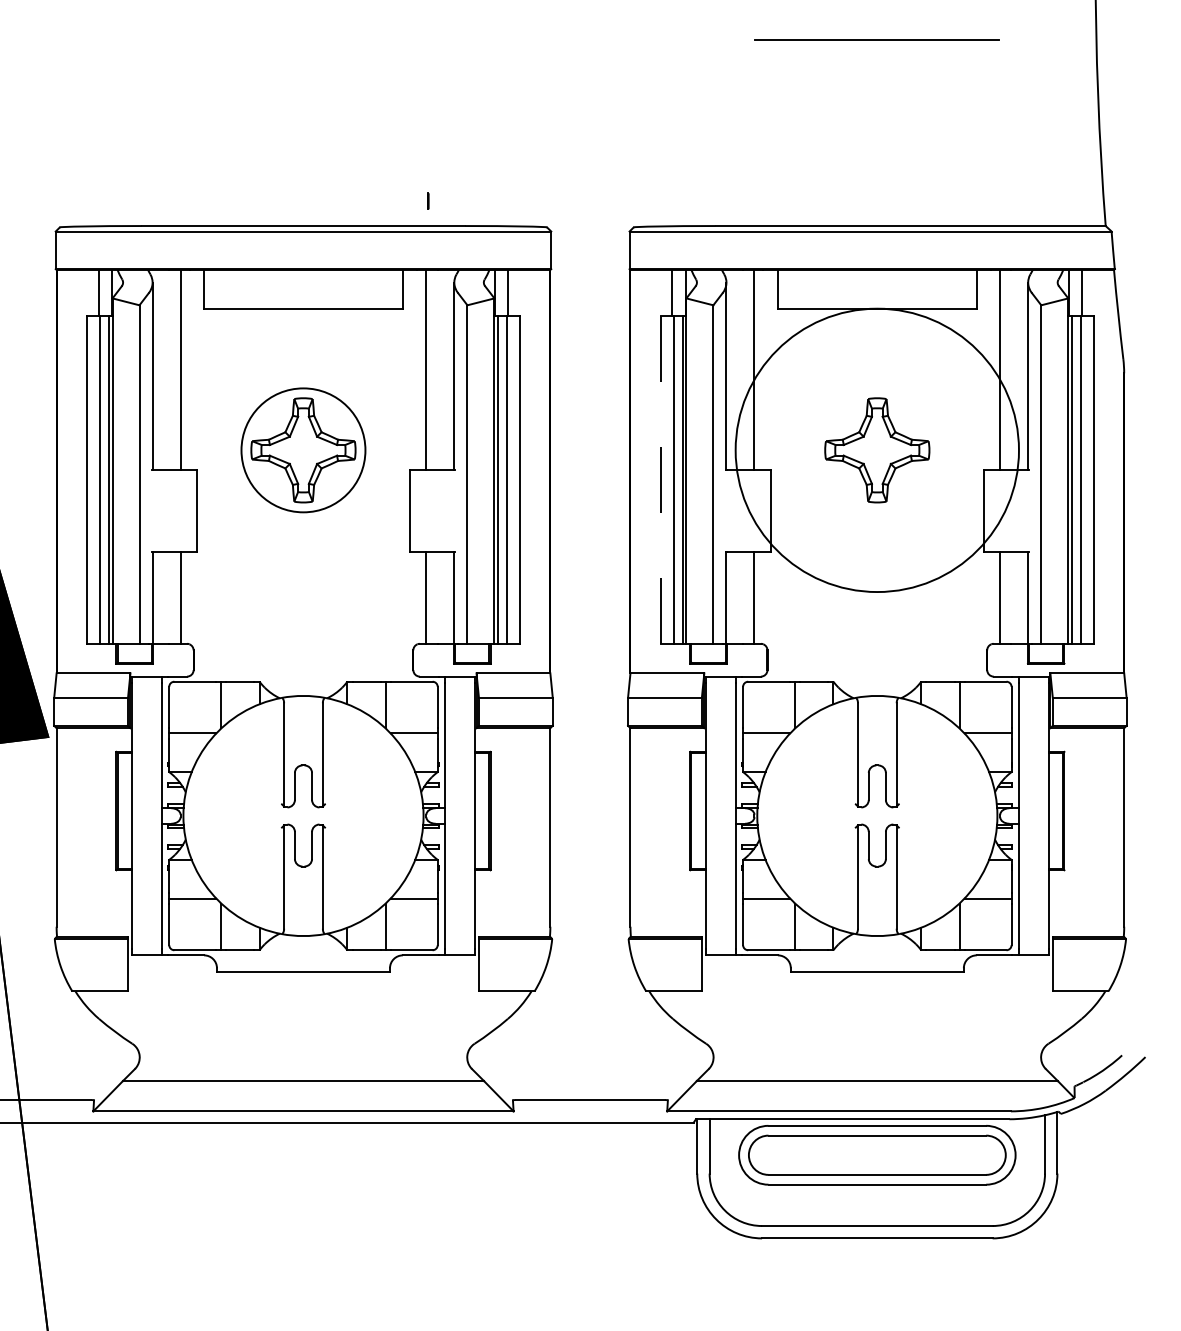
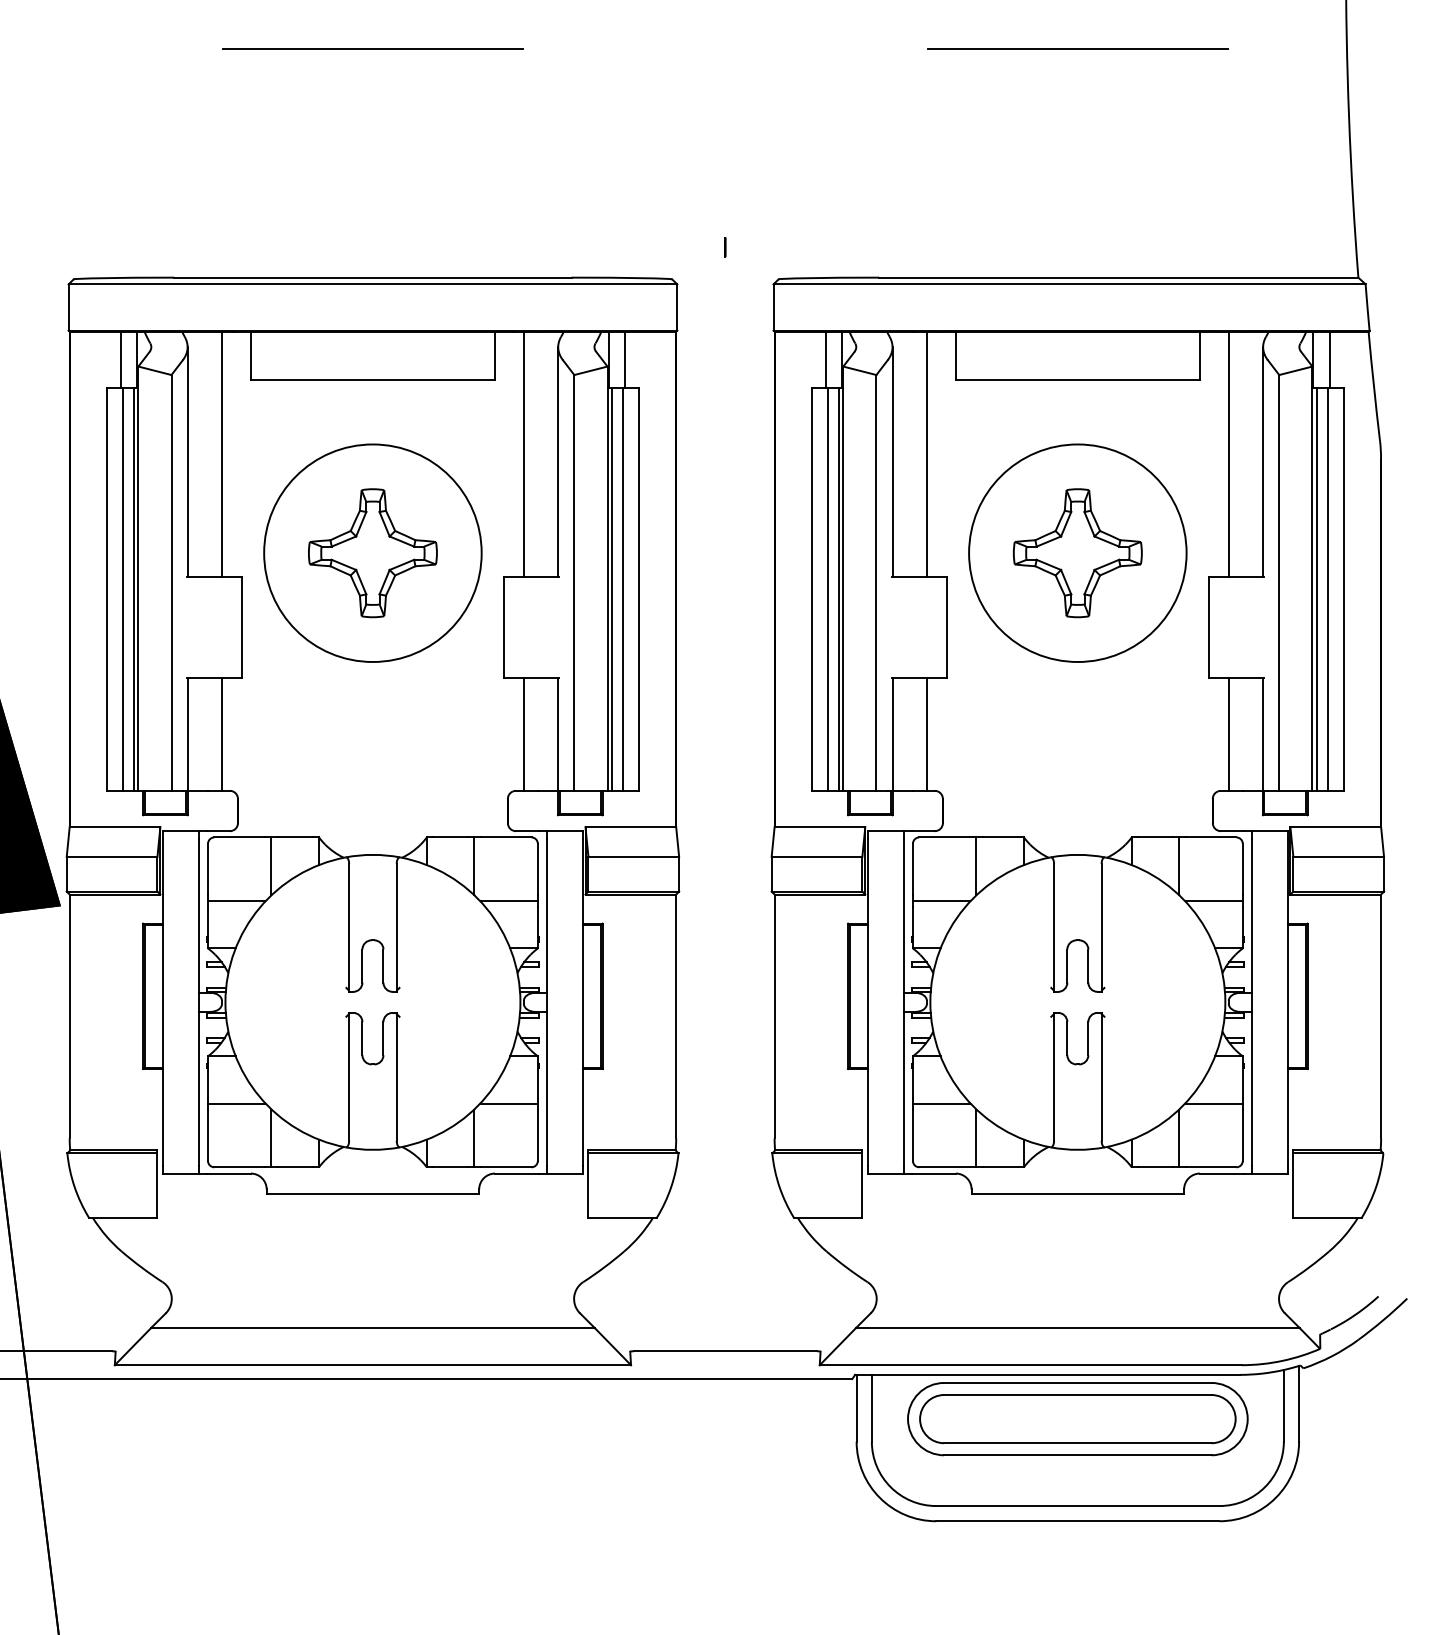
line: (302, 39) -> (371, 48), added
line: (428, 200) -> (725, 246), moved
circle: (303, 449) -> (372, 552), size x1.43
circle: (876, 449) -> (1076, 552), size x0.62
line: (660, 479) -> (811, 589), dashed -> solid

